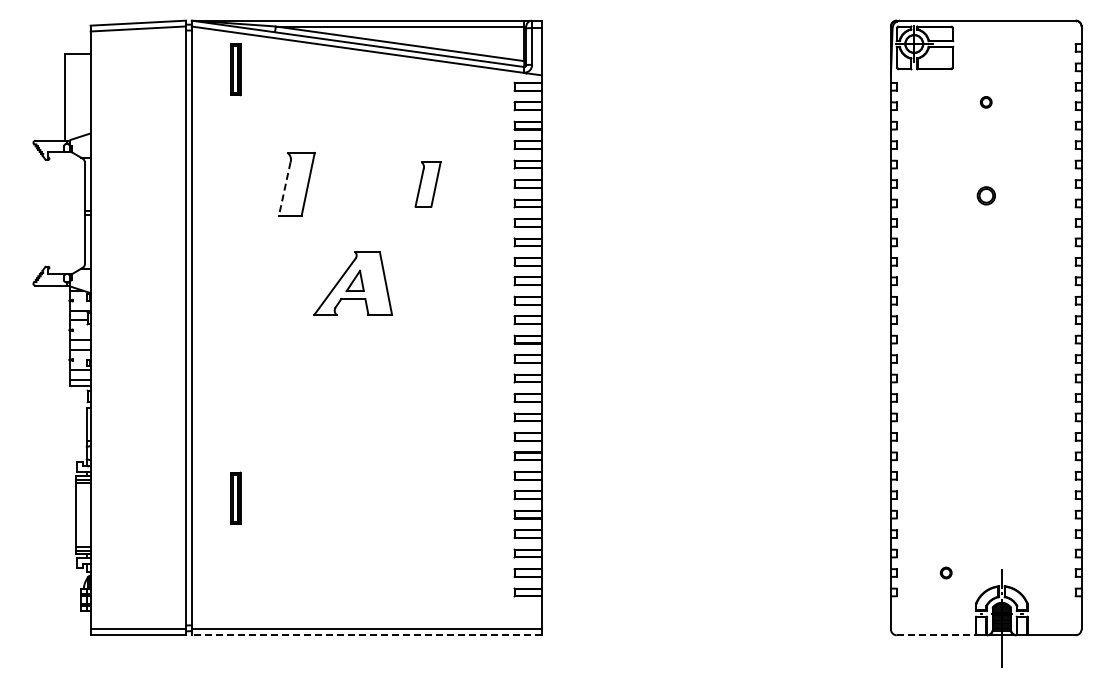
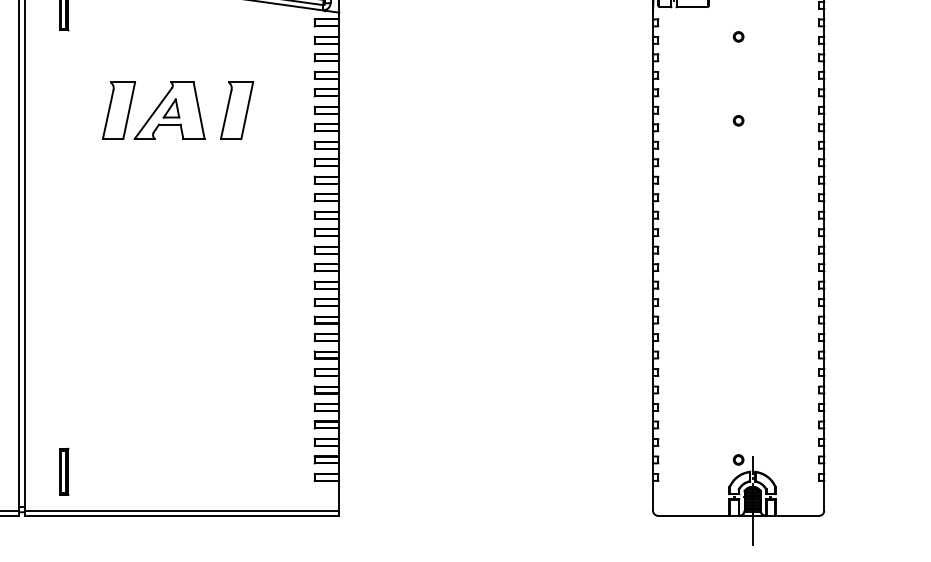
part: (427, 184) -> (236, 110), size x1.43
line: (284, 189) -> (107, 115), dashed -> solid
part: (985, 195) -> (737, 120), size x0.62
part: (352, 283) -> (169, 110), moved
part: (235, 497) -> (63, 471), moved
part: (946, 572) -> (738, 459), moved
line: (366, 635) -> (181, 516), dashed -> solid
line: (936, 635) -> (693, 516), dashed -> solid

